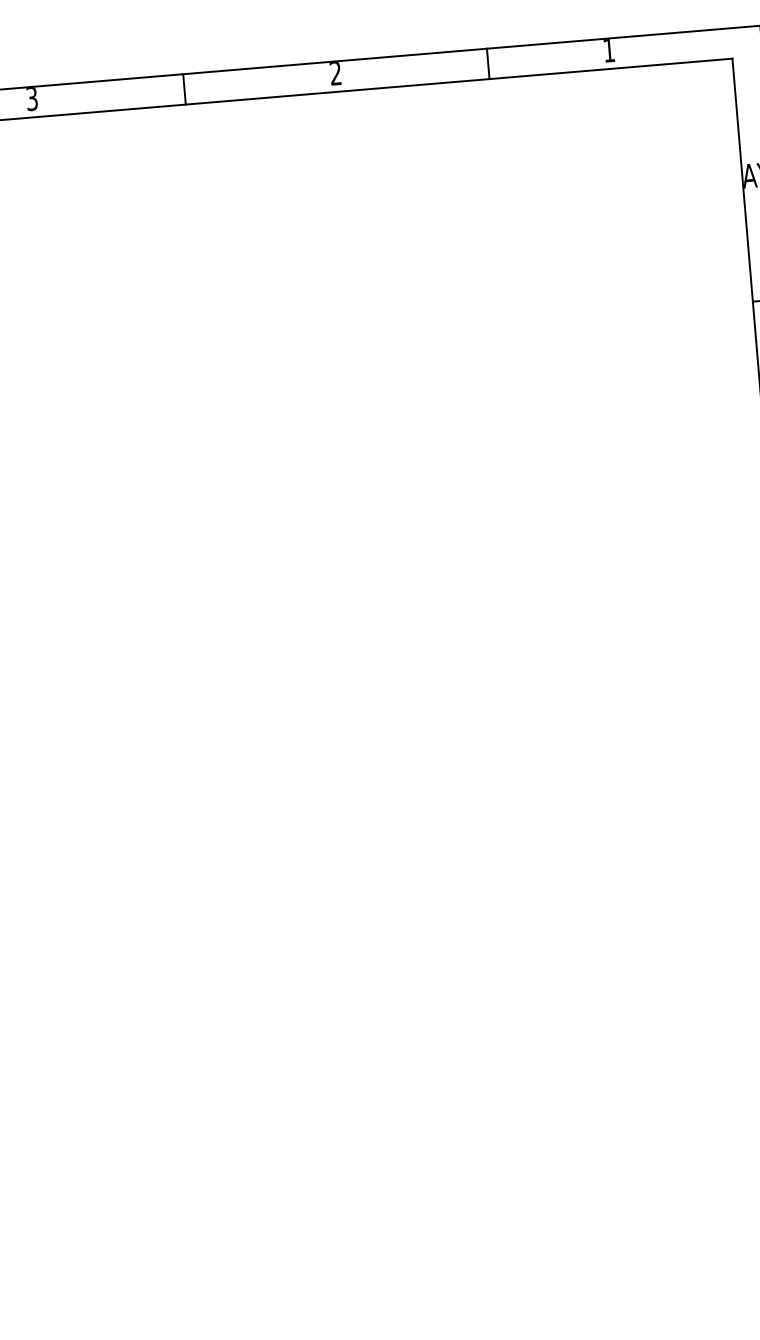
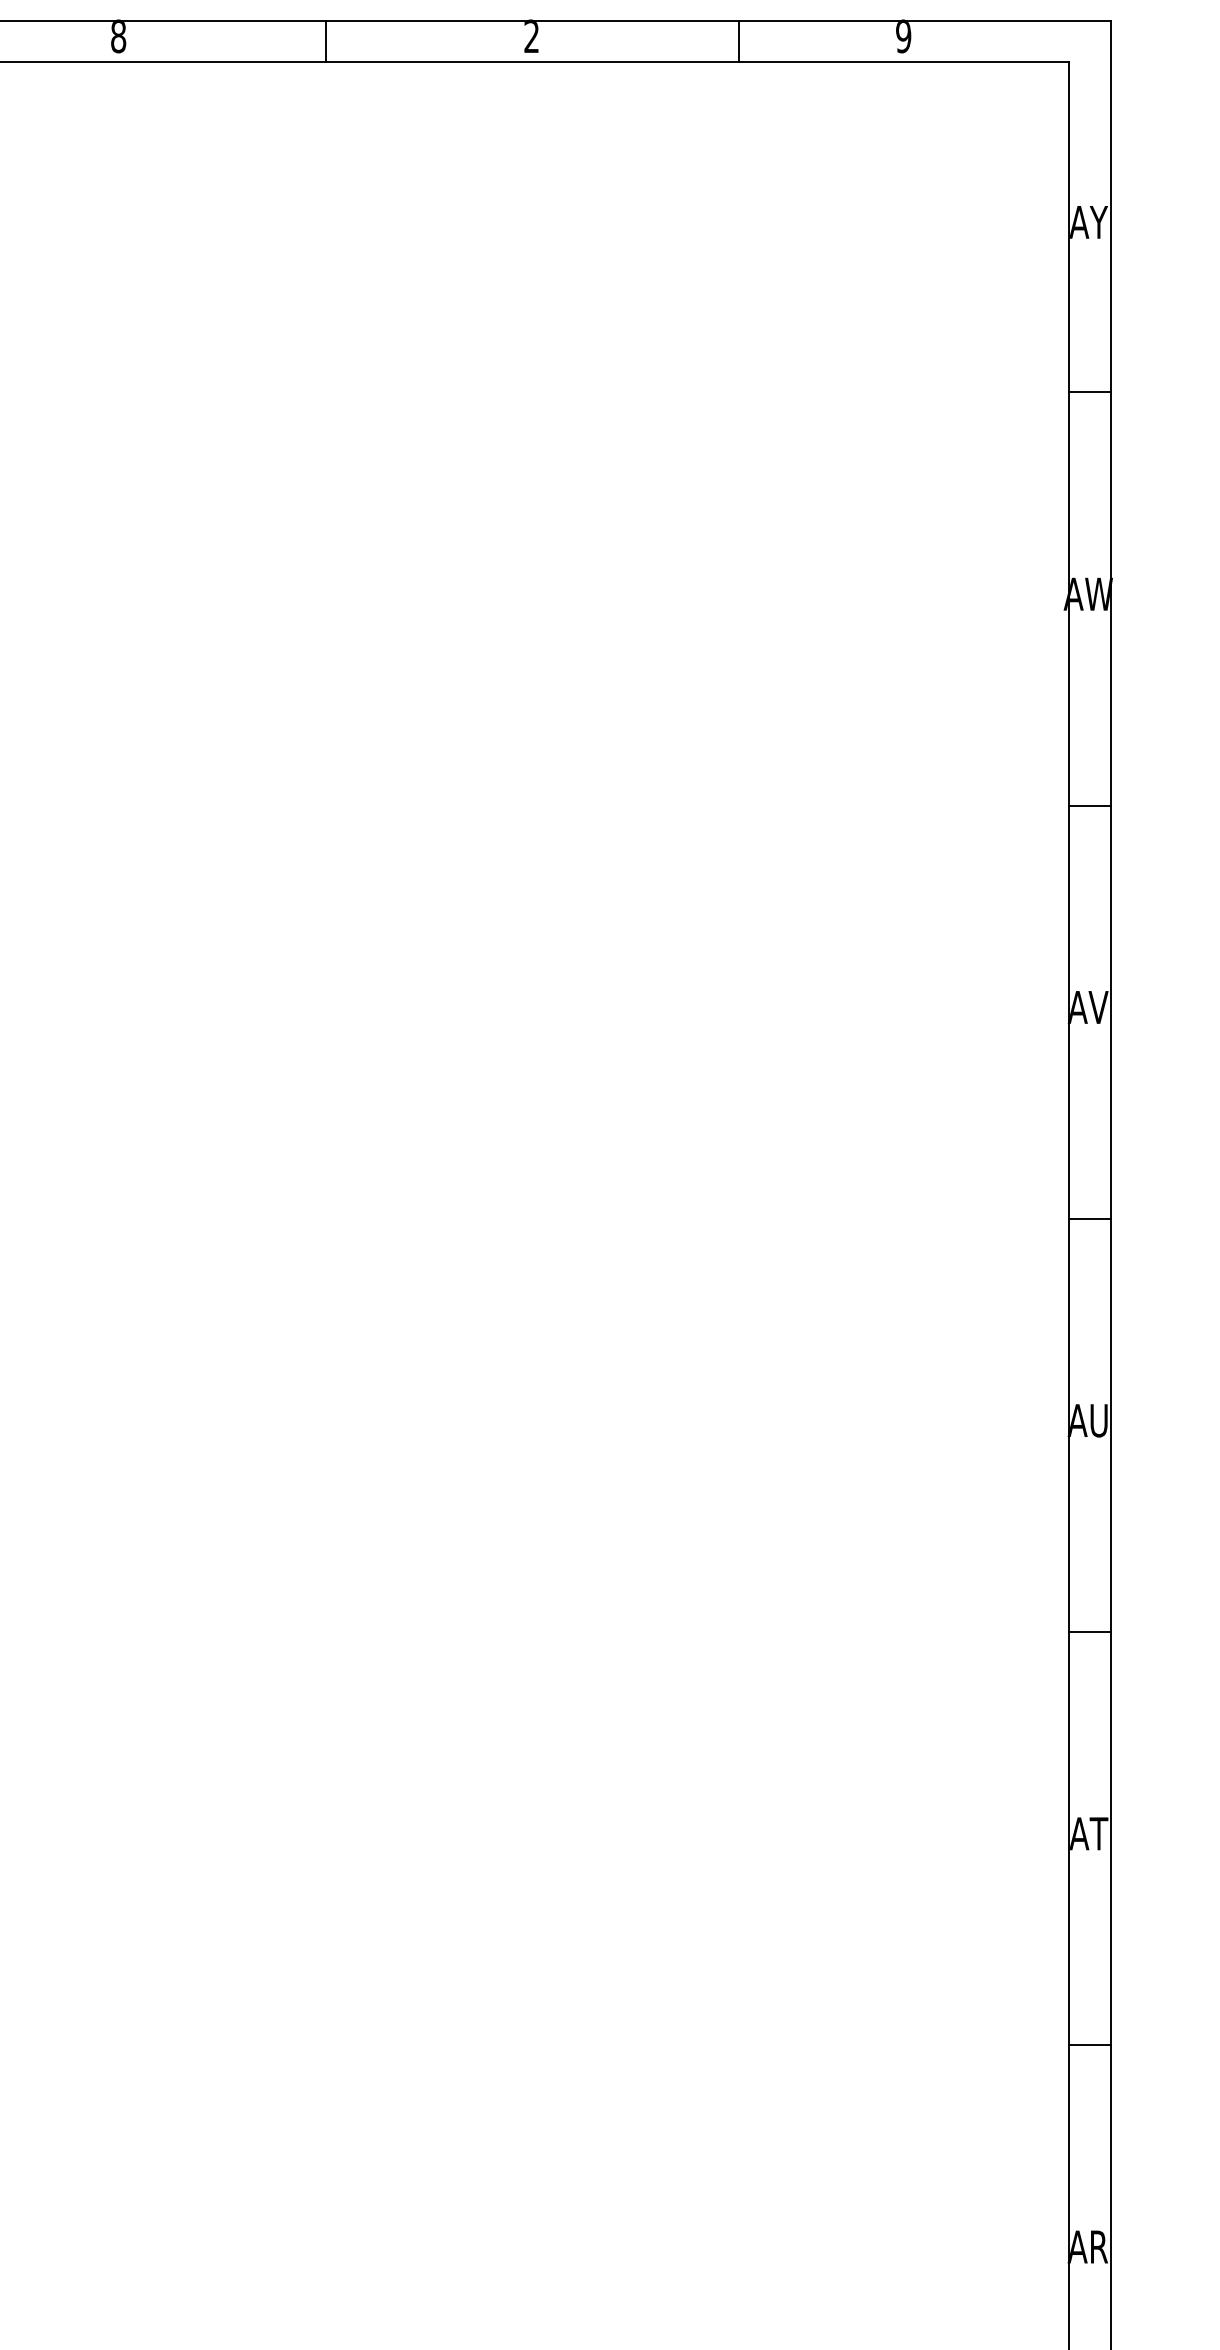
text: (608, 50) -> (903, 36), 1 -> 9
text: (32, 98) -> (118, 36), 3 -> 8

